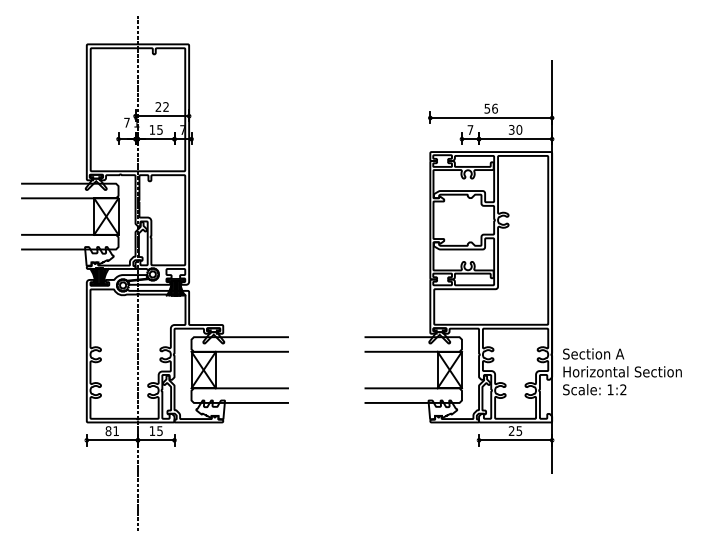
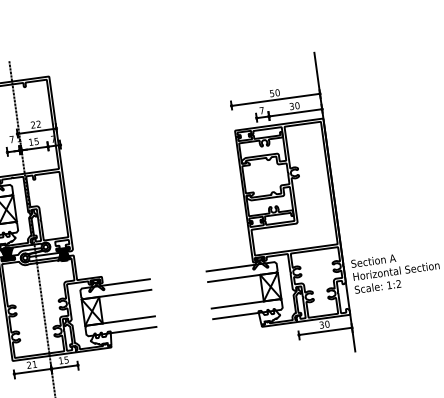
text: (494, 108) -> (277, 92), 56 -> 50
text: (108, 431) -> (29, 365), 81 -> 21
text: (515, 431) -> (324, 324), 25 -> 30

